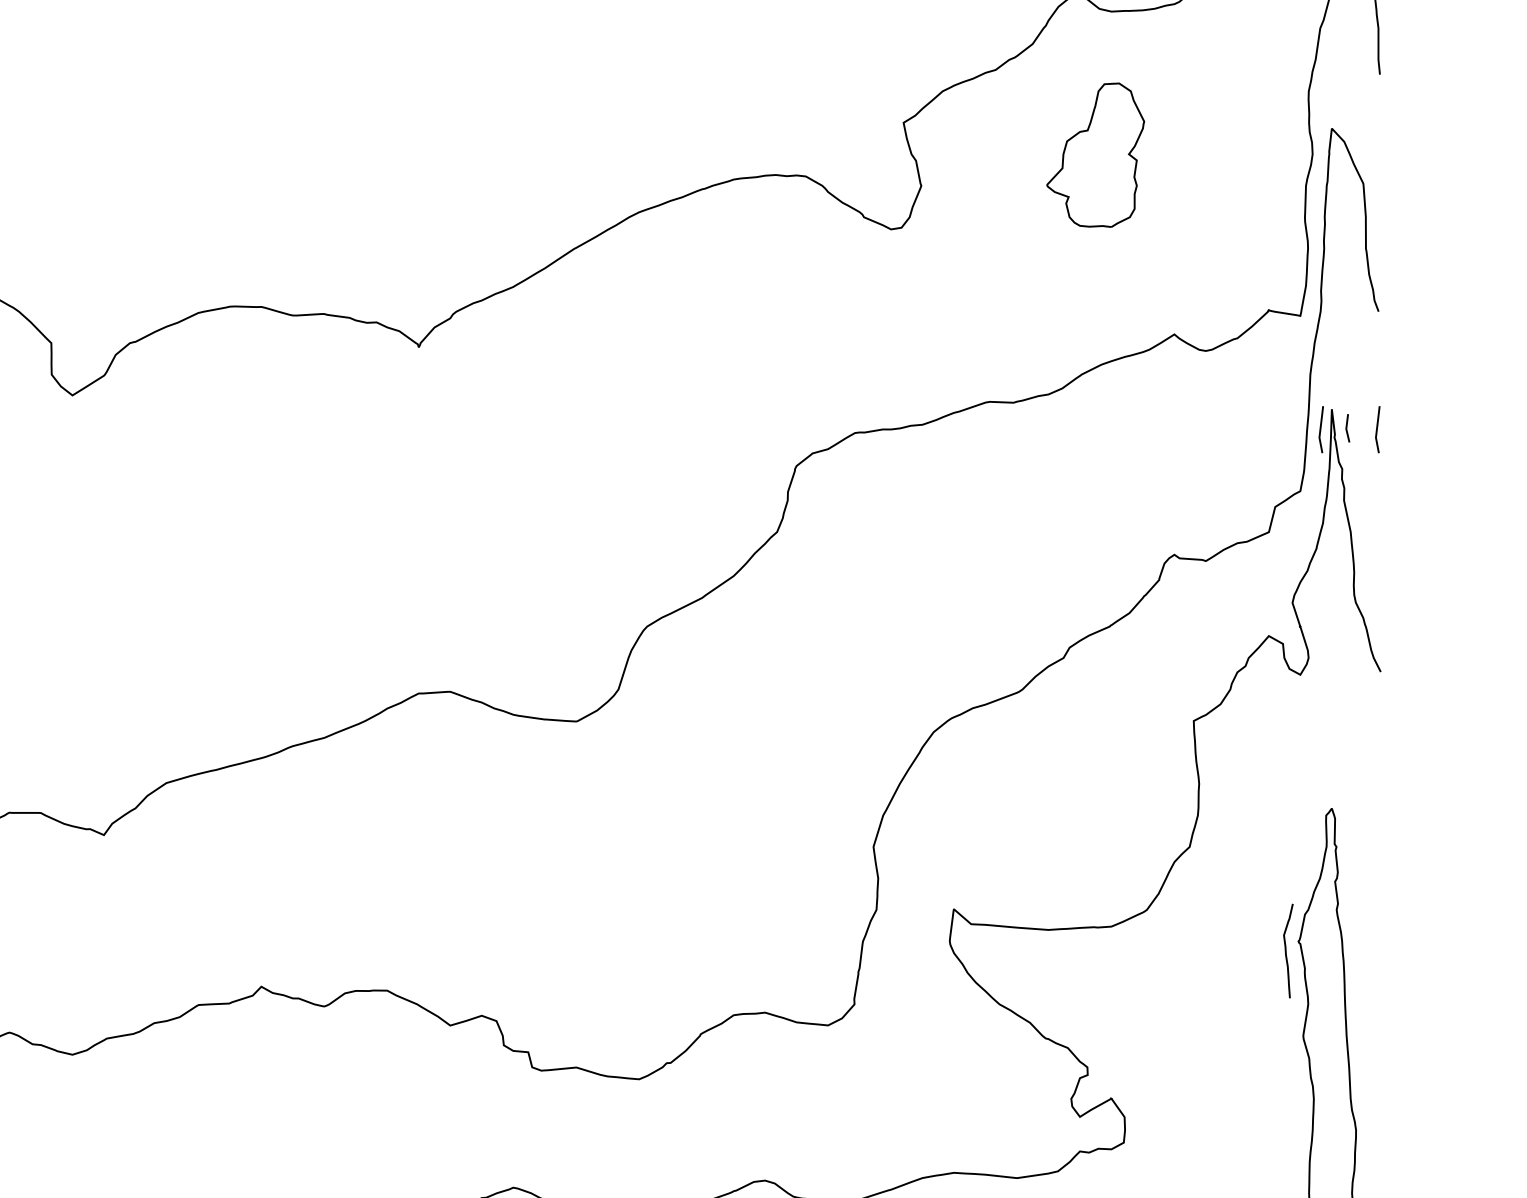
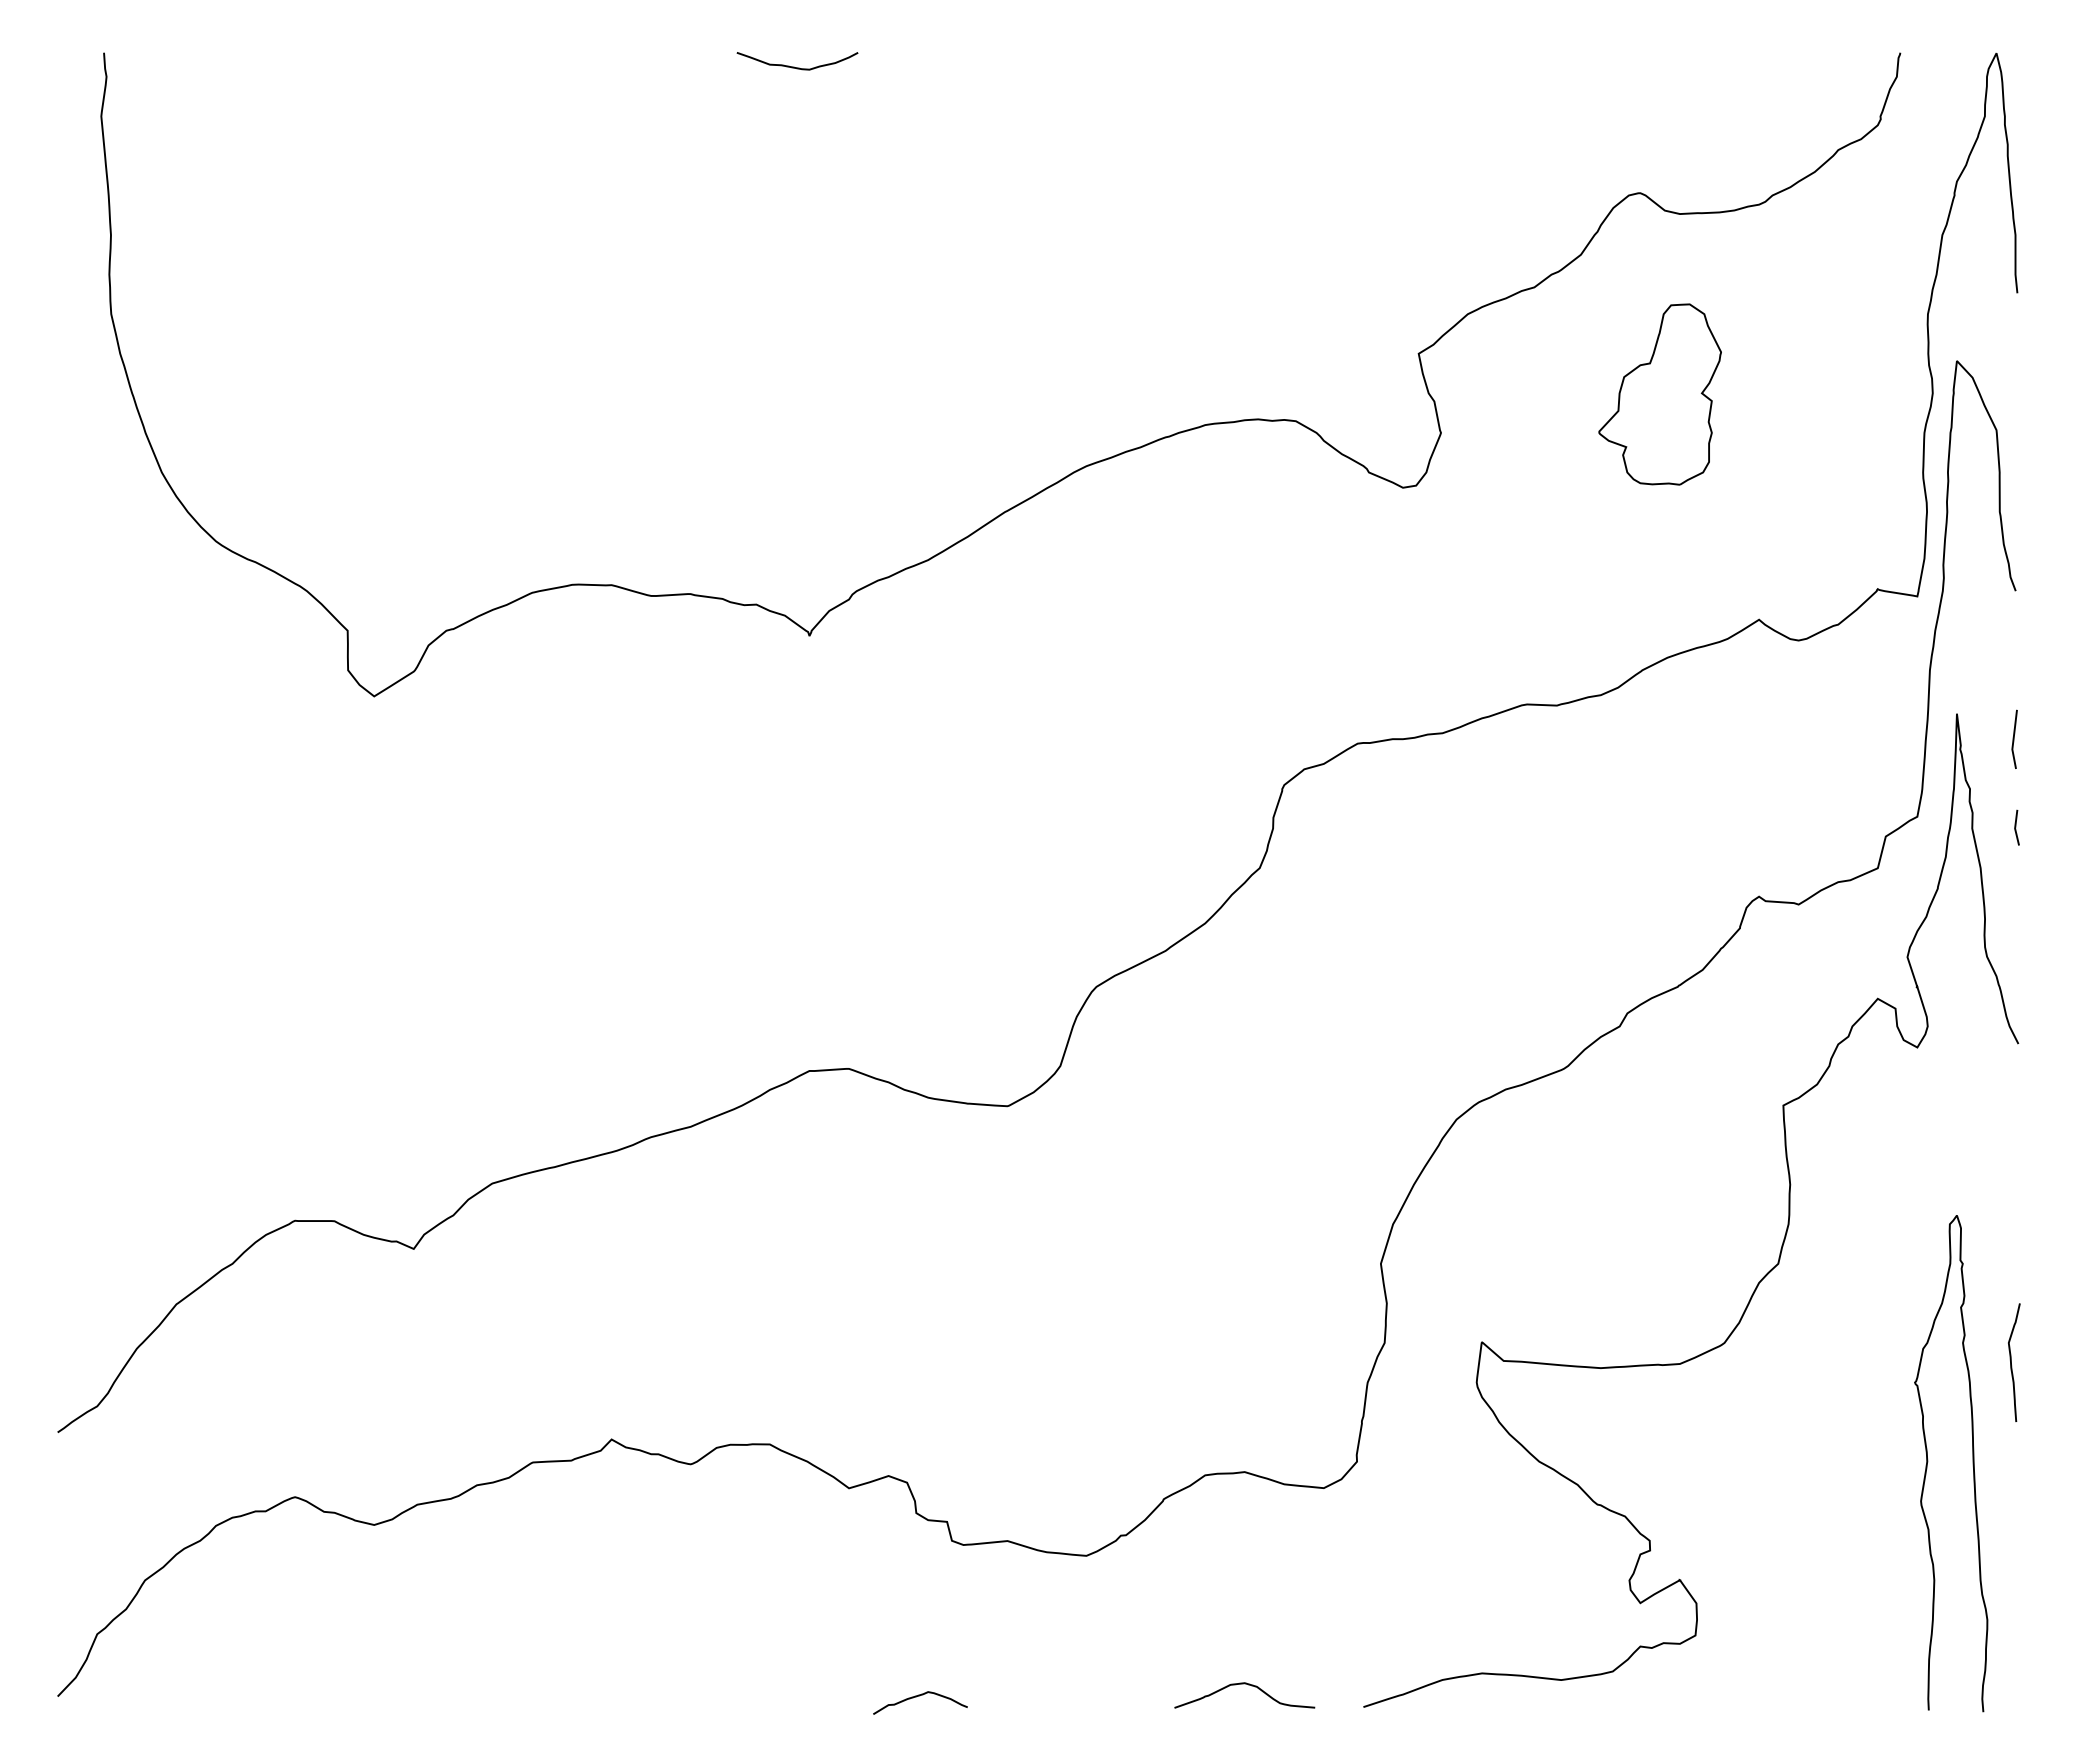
line: (1321, 428) -> (1943, 738), removed
line: (1347, 428) -> (2016, 827), moved
curve: (1286, 950) -> (2011, 1362), moved

